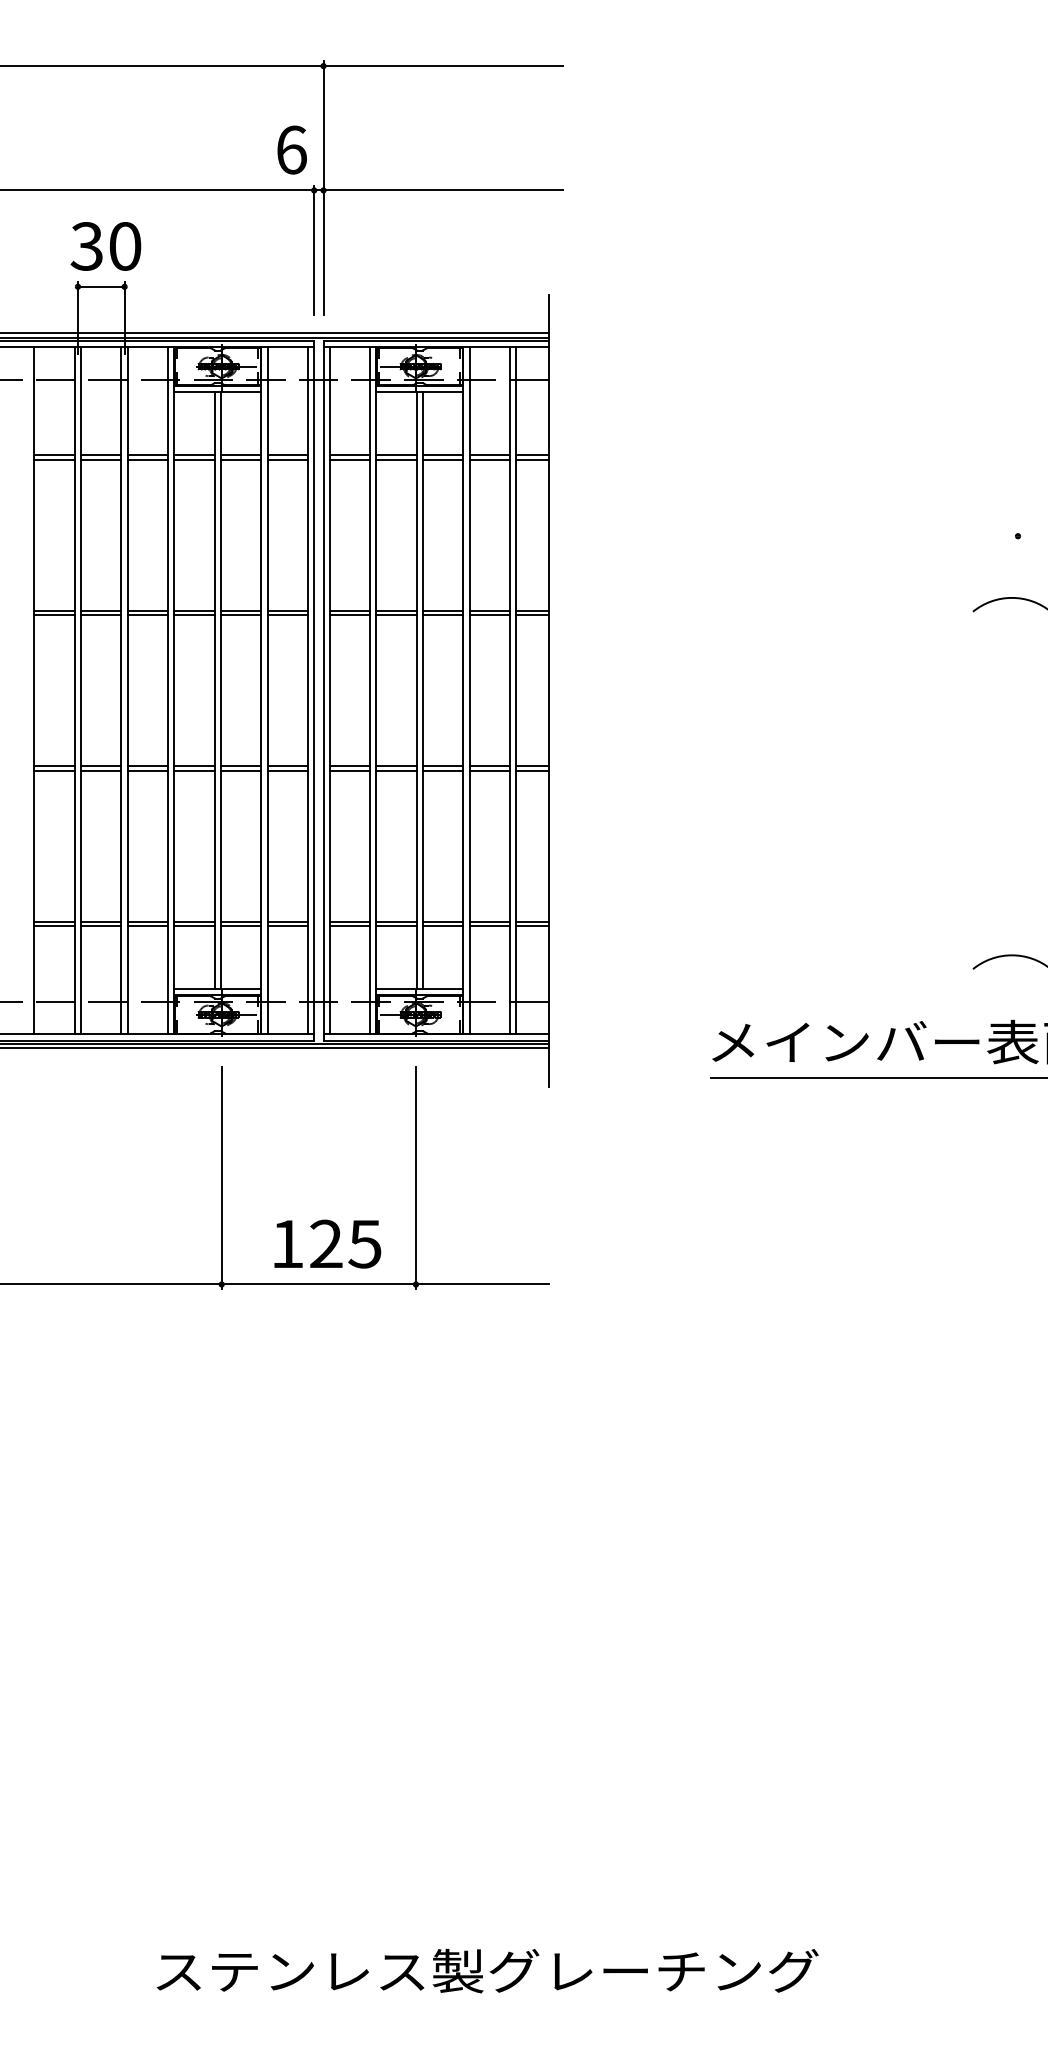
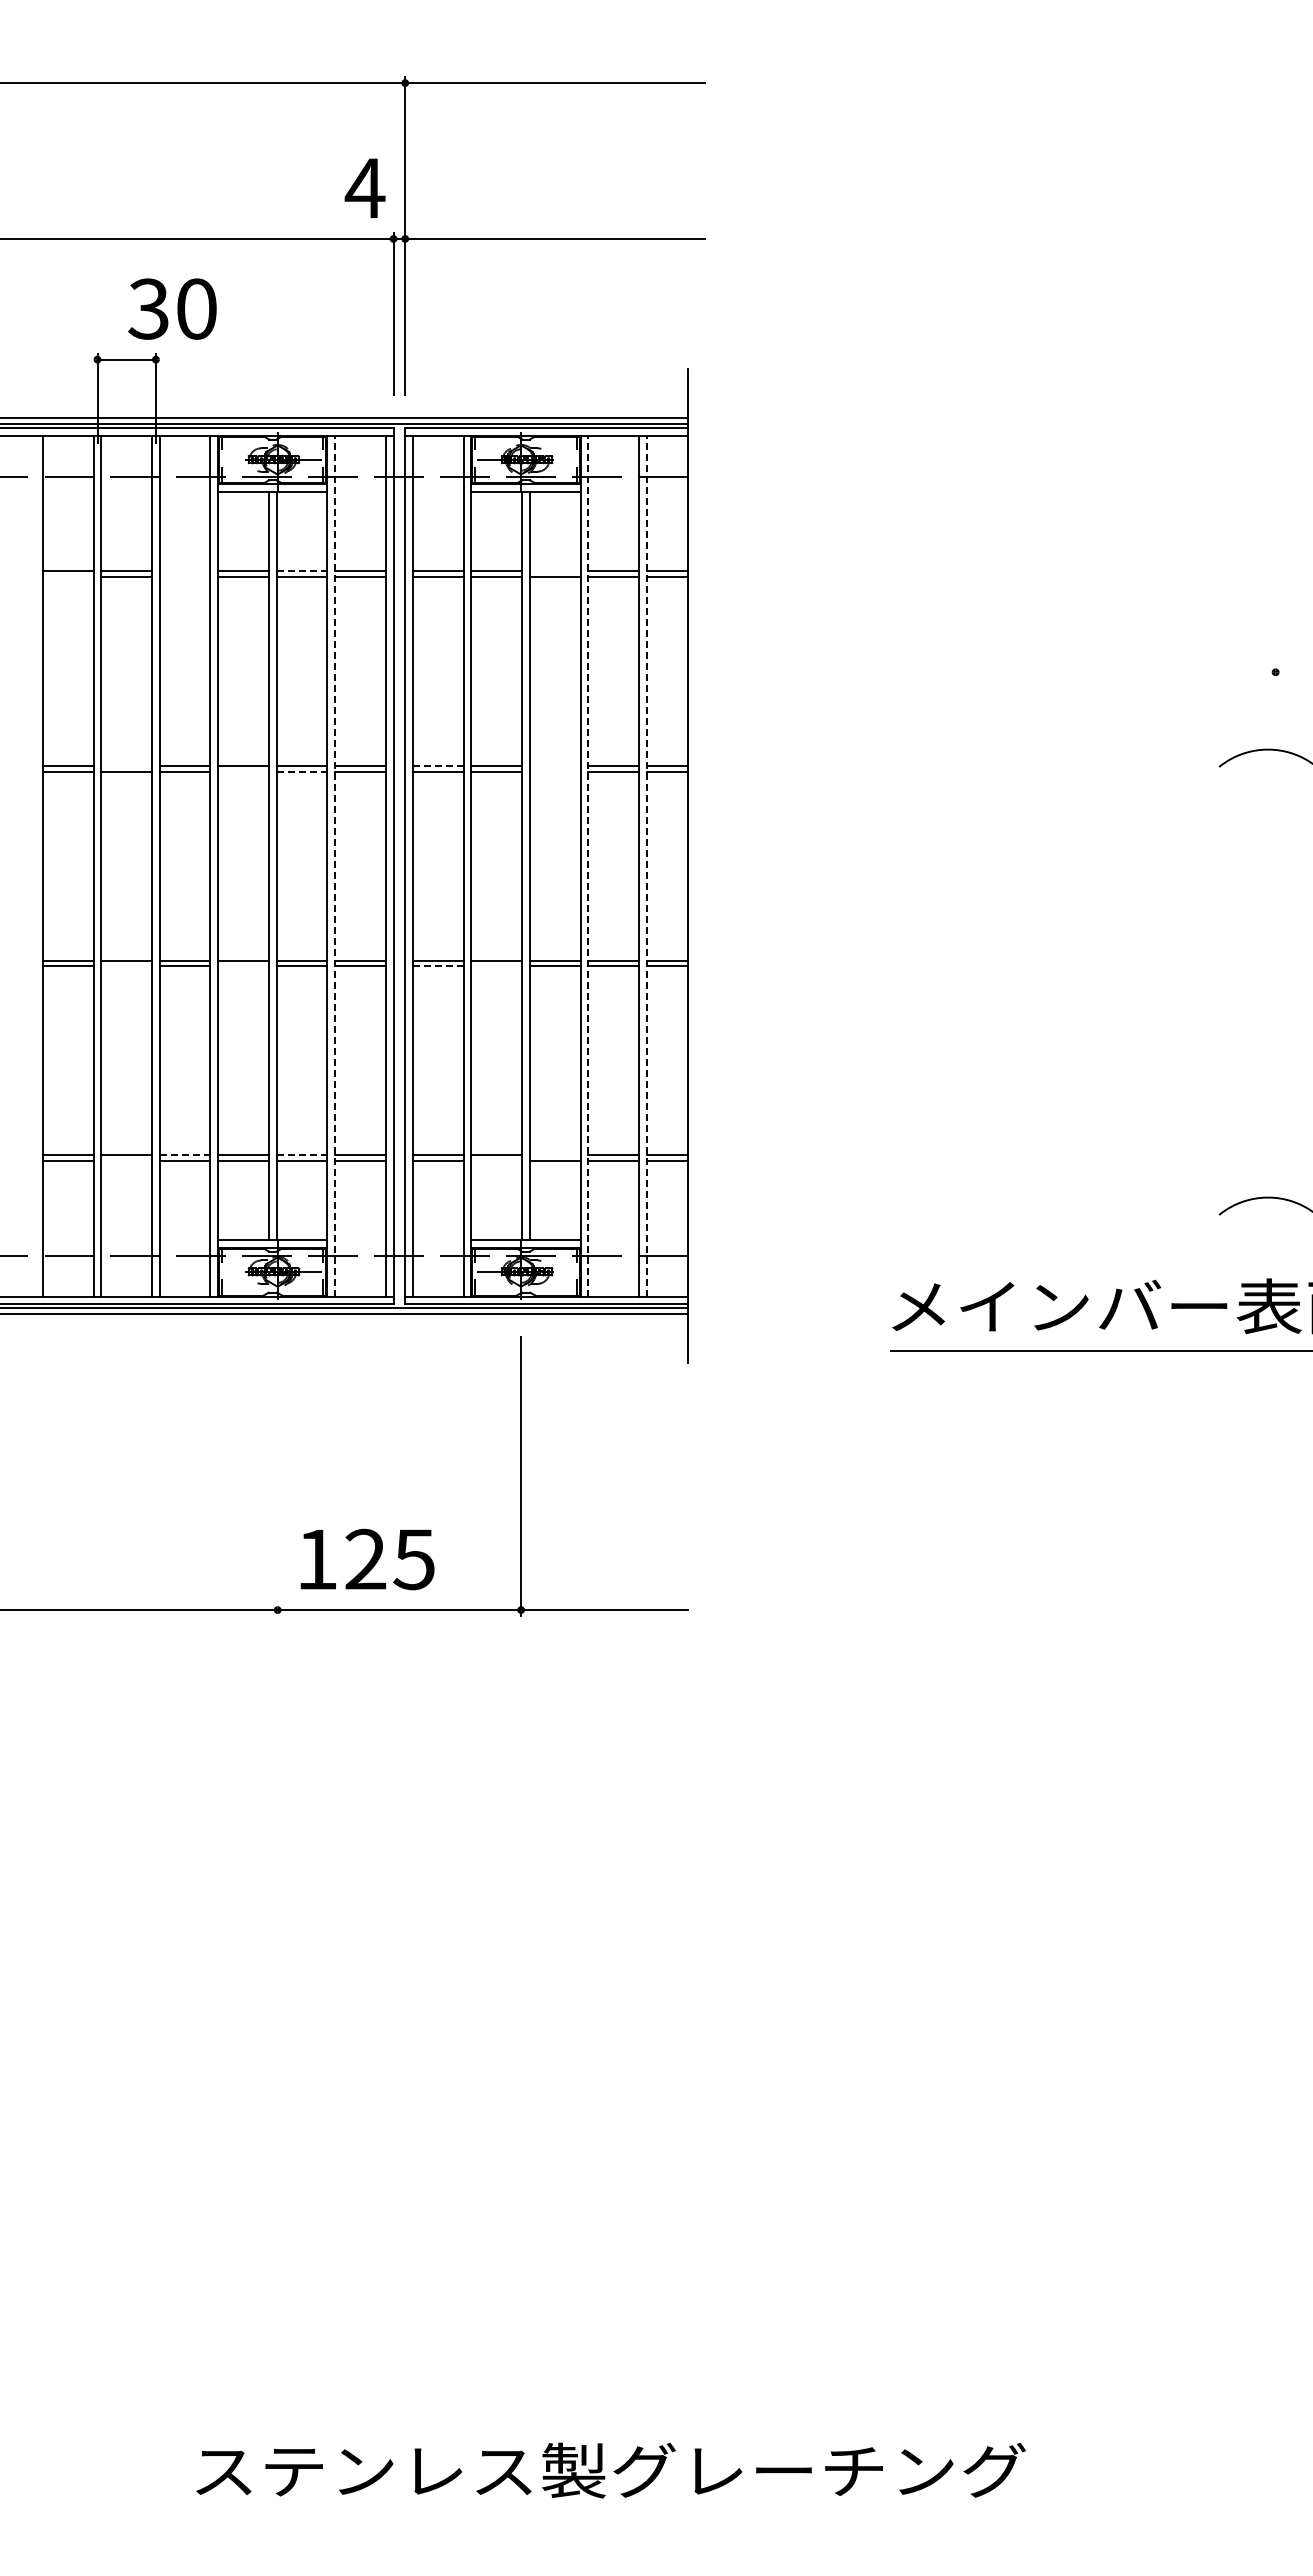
text: (291, 150) -> (364, 188), 6 -> 4
text: (105, 245) -> (172, 308), moved
line: (147, 455) -> (184, 571), removed
line: (241, 455) -> (302, 571), solid -> dashed
line: (442, 455) -> (554, 571), removed
line: (54, 459) -> (67, 576), removed
line: (147, 459) -> (184, 576), removed
line: (101, 610) -> (126, 765), removed
line: (350, 610) -> (438, 765), solid -> dashed
line: (442, 610) -> (554, 765), removed
line: (194, 615) -> (243, 771), removed
line: (241, 615) -> (302, 771), solid -> dashed
line: (442, 615) -> (554, 771), removed
line: (267, 690) -> (335, 865), solid -> dashed
line: (469, 690) -> (588, 865), solid -> dashed
line: (516, 690) -> (646, 865), solid -> dashed
line: (101, 770) -> (126, 966), removed
line: (194, 770) -> (243, 966), removed
line: (350, 770) -> (438, 966), solid -> dashed
line: (396, 770) -> (496, 966), removed
line: (148, 921) -> (185, 1155), solid -> dashed
line: (241, 921) -> (302, 1155), solid -> dashed
line: (442, 921) -> (554, 1155), removed
line: (101, 926) -> (126, 1161), removed
line: (396, 926) -> (496, 1161), removed
line: (221, 1177) -> (277, 1476), removed
text: (327, 1244) -> (367, 1559), moved

